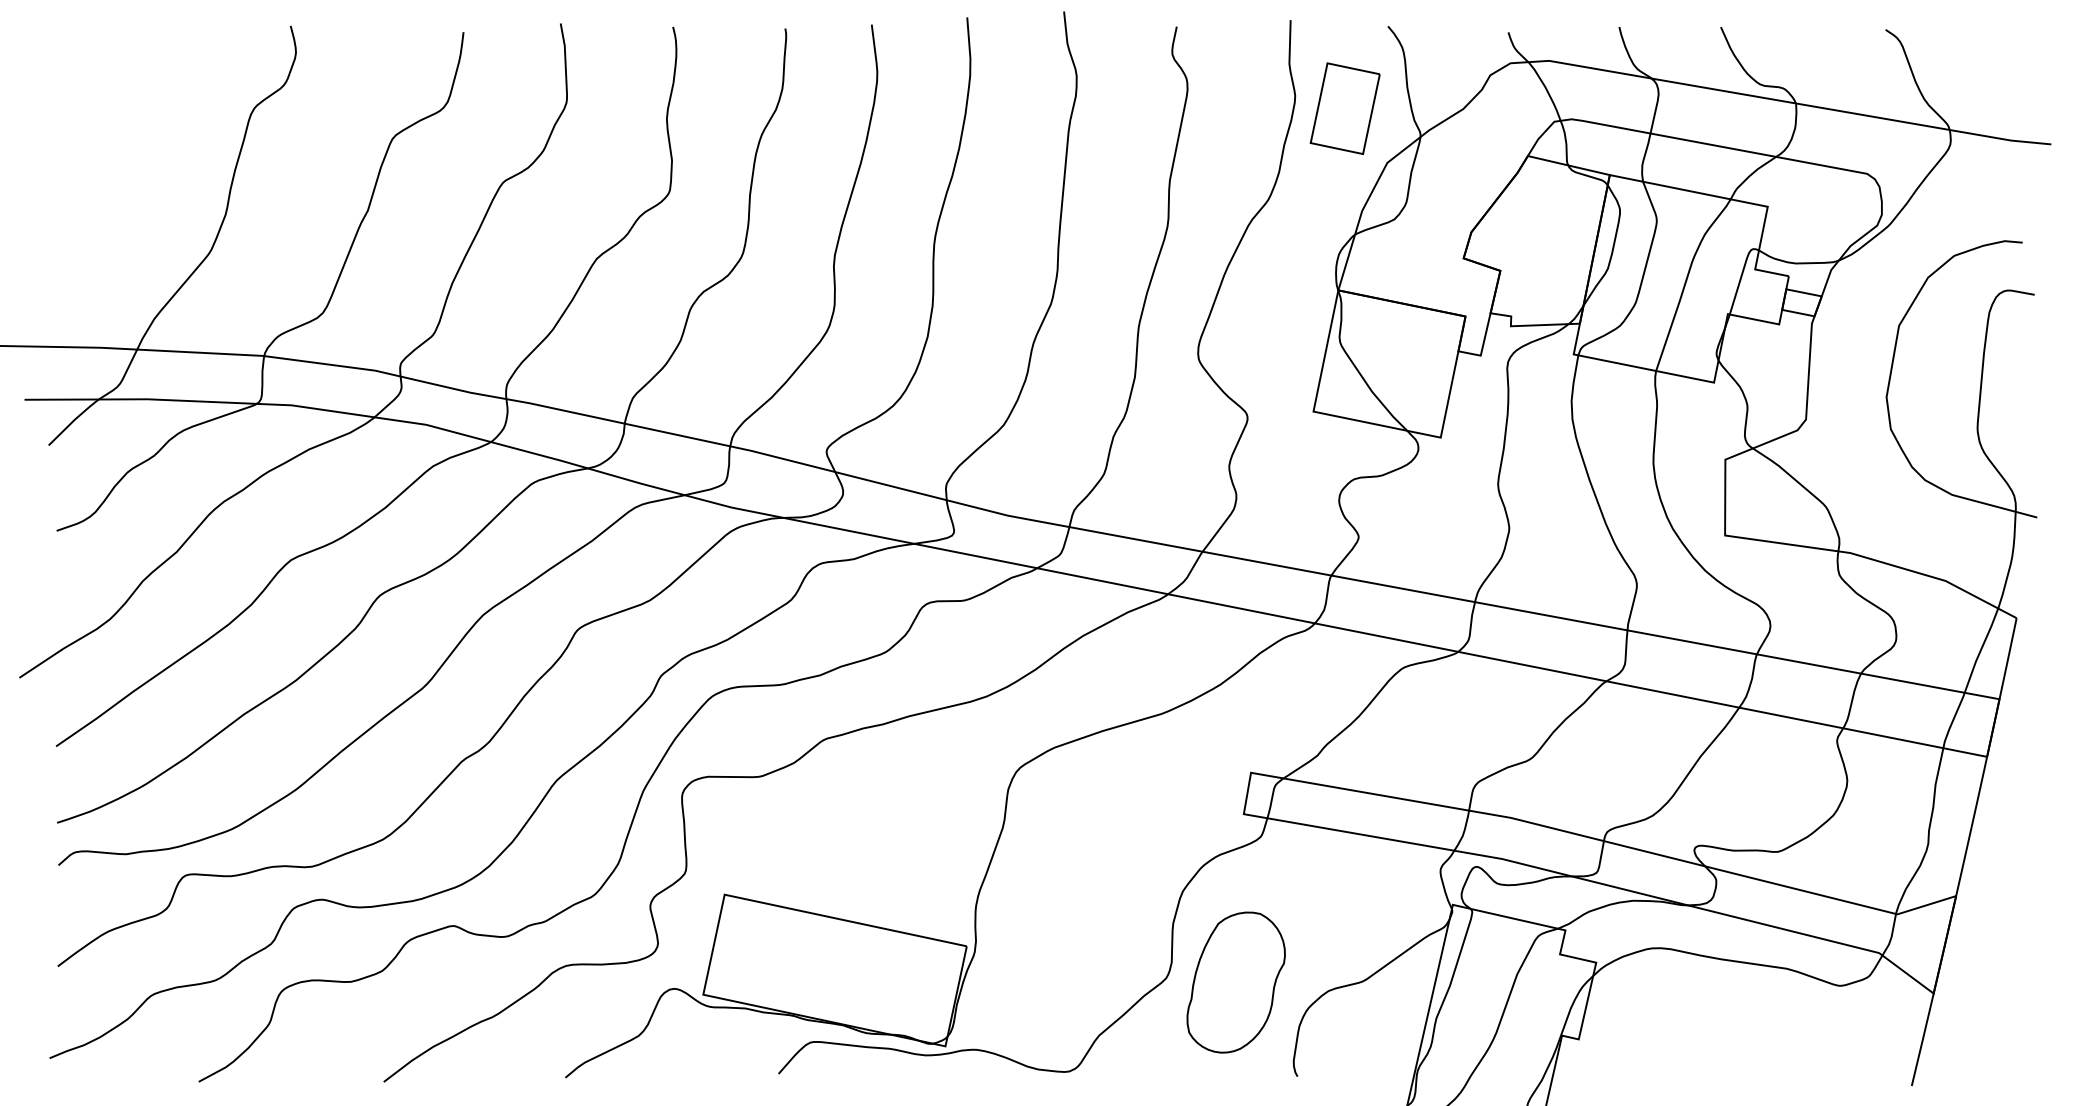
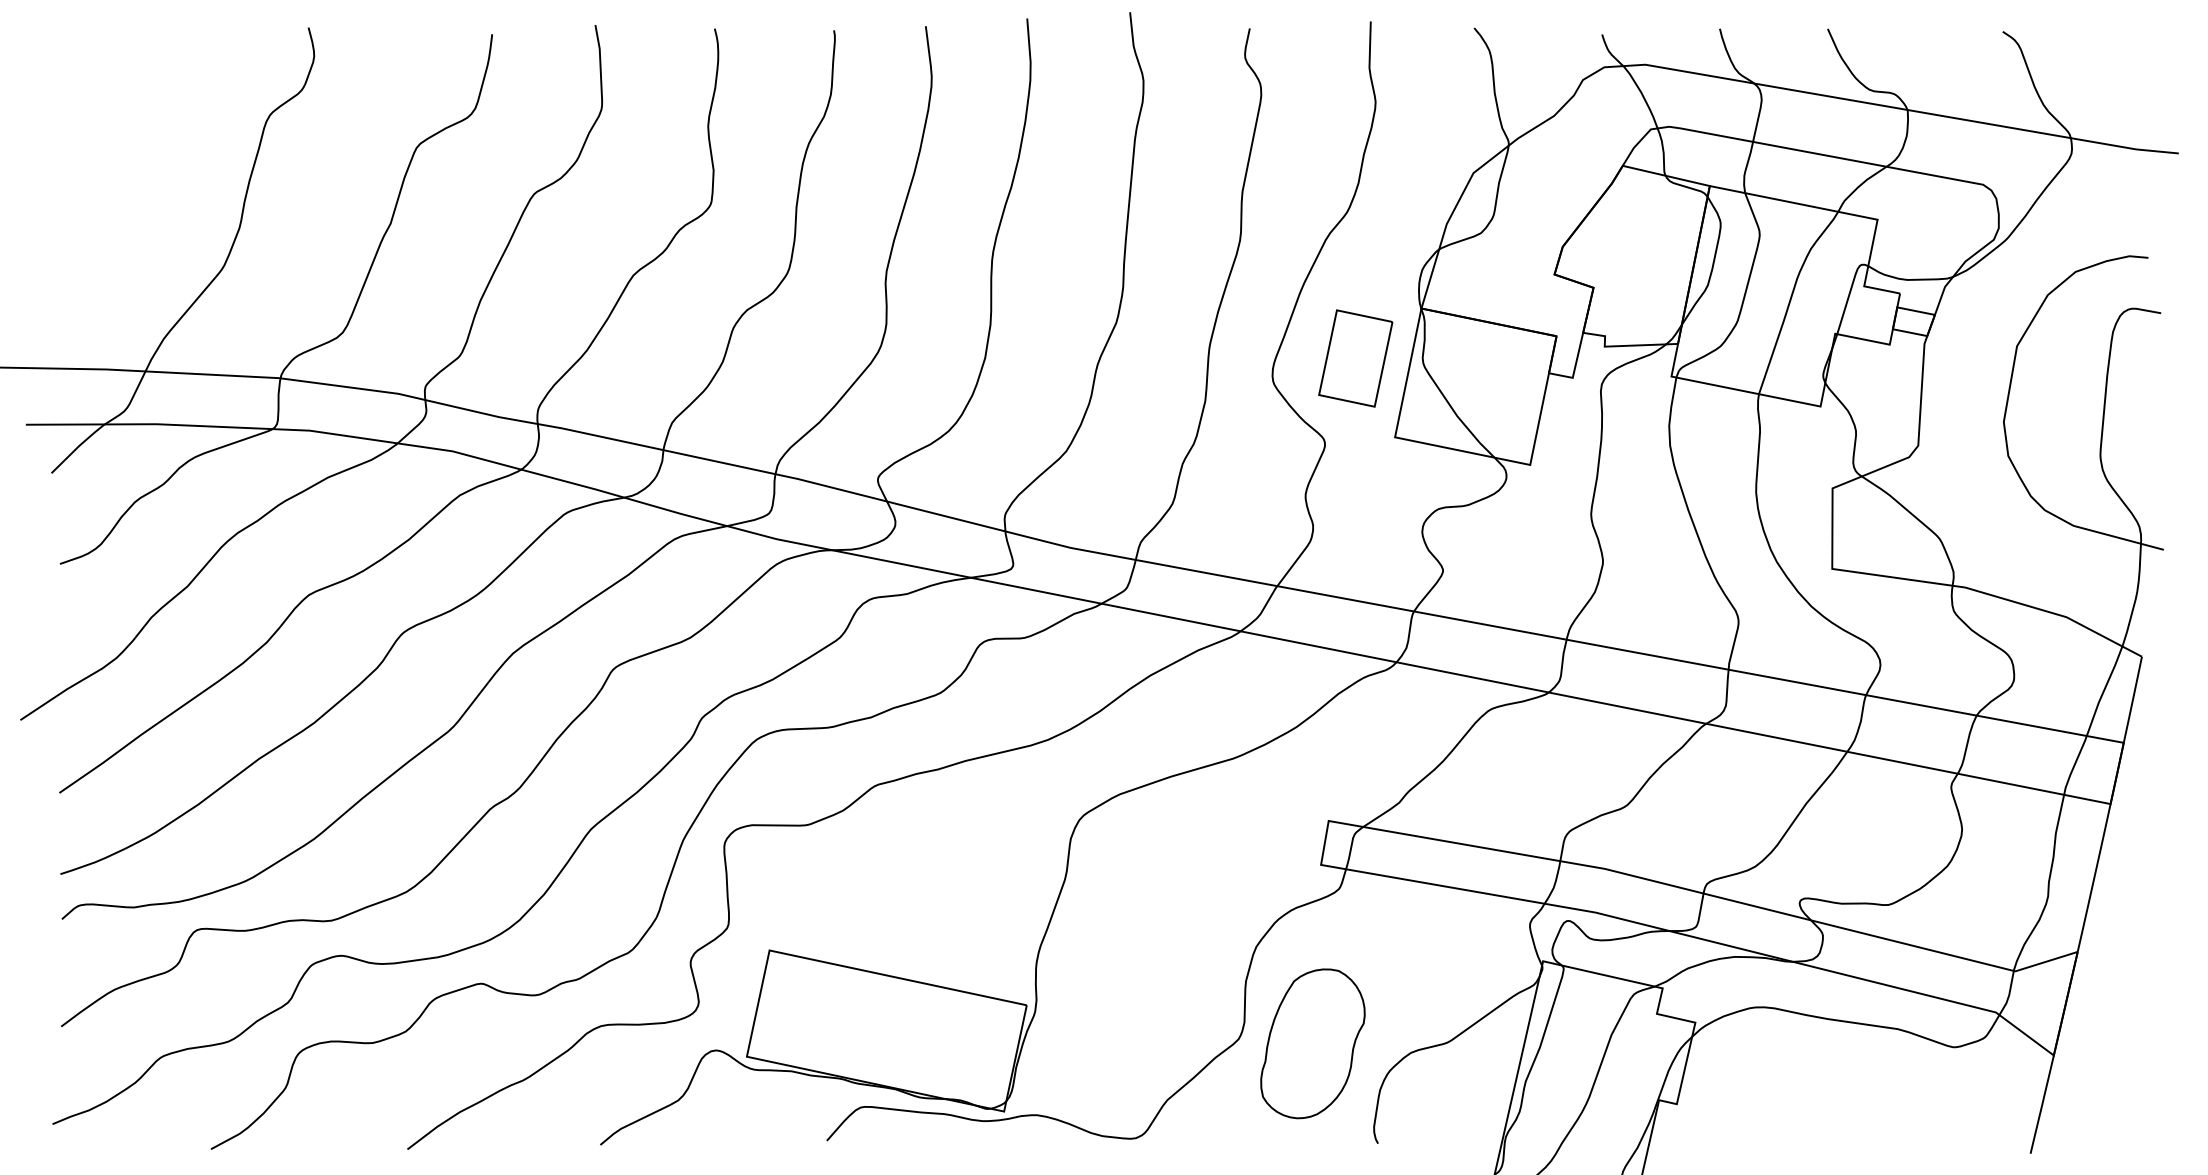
part: (1344, 108) -> (1355, 358), moved

